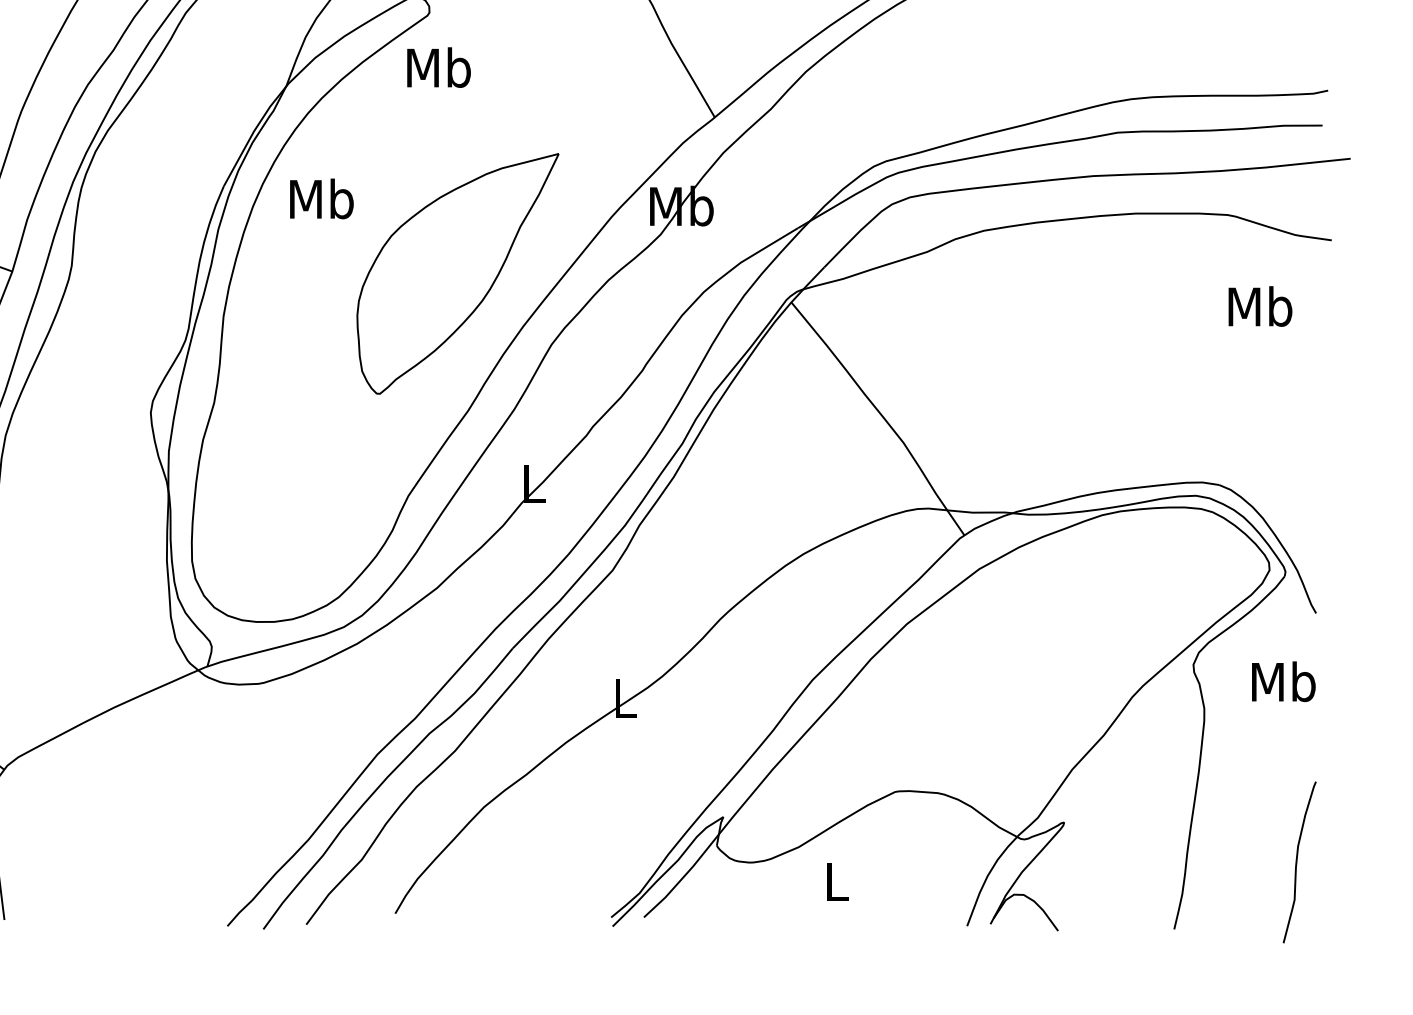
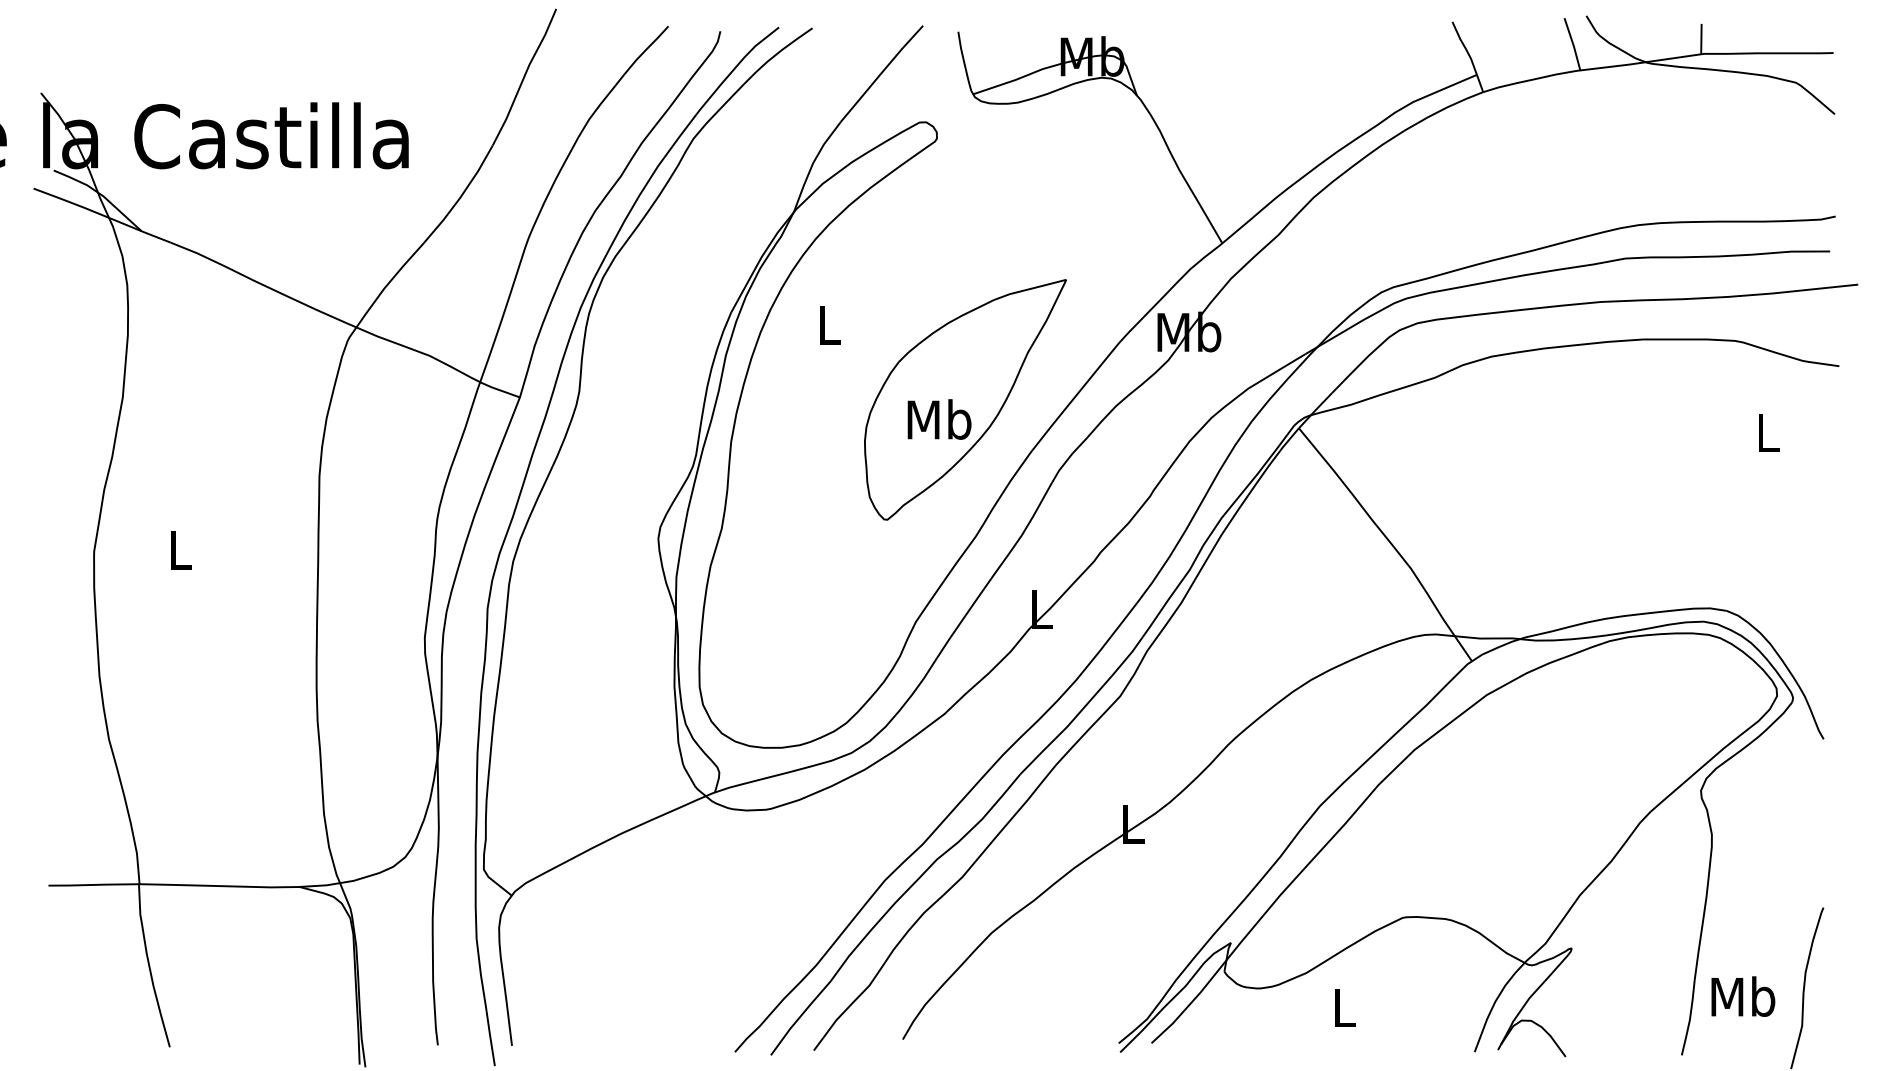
text: (438, 67) -> (939, 419), moved
text: (321, 198) -> (829, 324), Mb -> L
text: (1259, 306) -> (1767, 432), Mb -> L
text: (1283, 681) -> (1743, 996), moved

